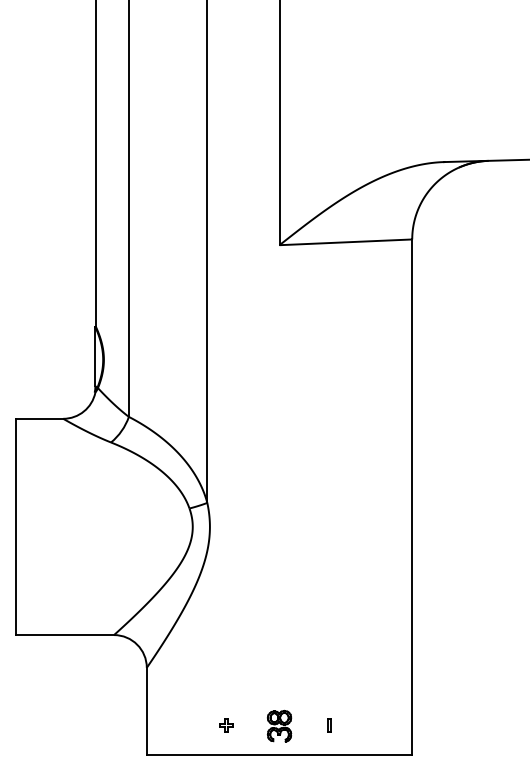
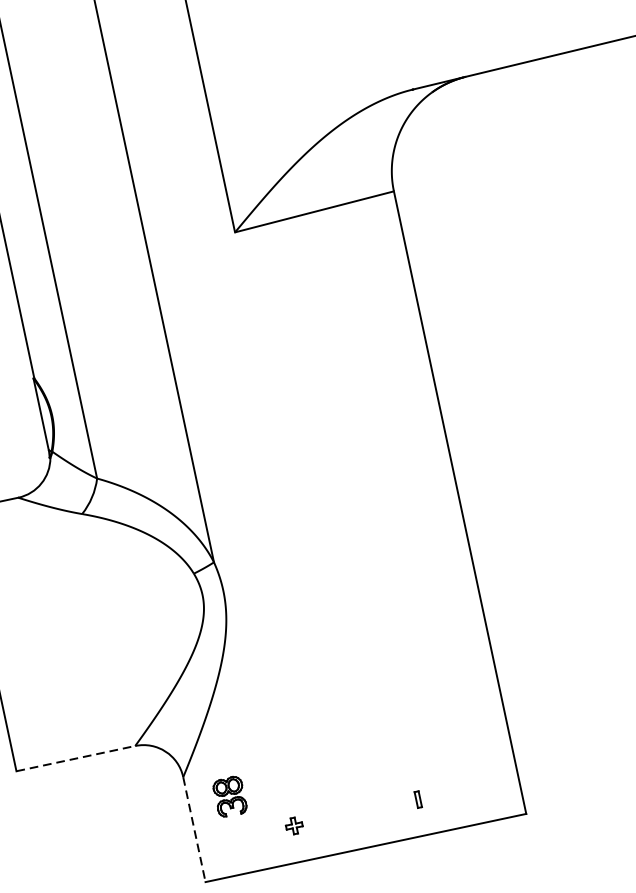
line: (65, 635) -> (76, 758), solid -> dashed
line: (146, 711) -> (194, 830), solid -> dashed
part: (279, 725) -> (229, 795), moved

